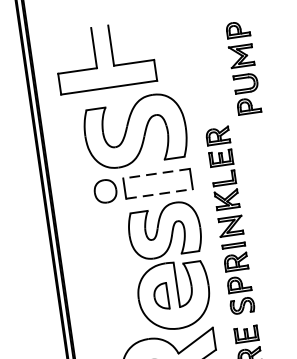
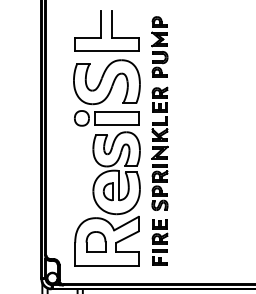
part: (103, 56) -> (106, 30), moved
part: (242, 66) -> (159, 46), moved
line: (156, 173) -> (116, 111), dashed -> solid
line: (160, 194) -> (117, 125), dashed -> solid

